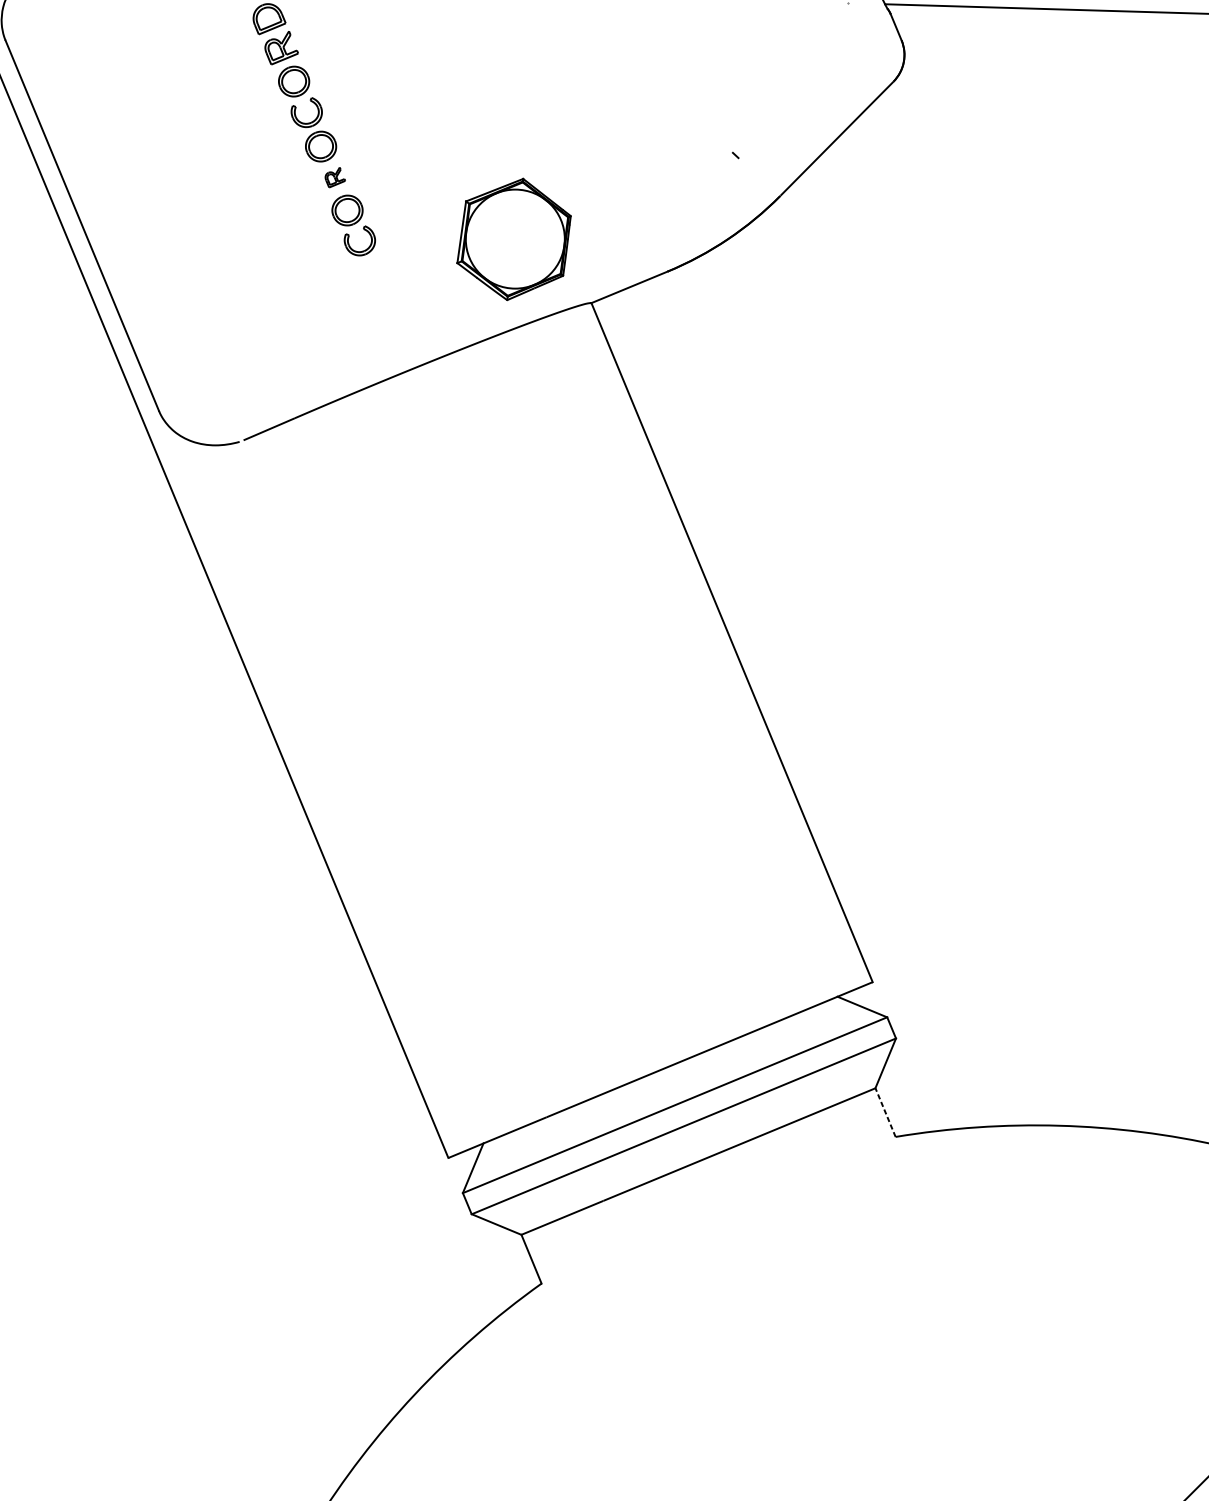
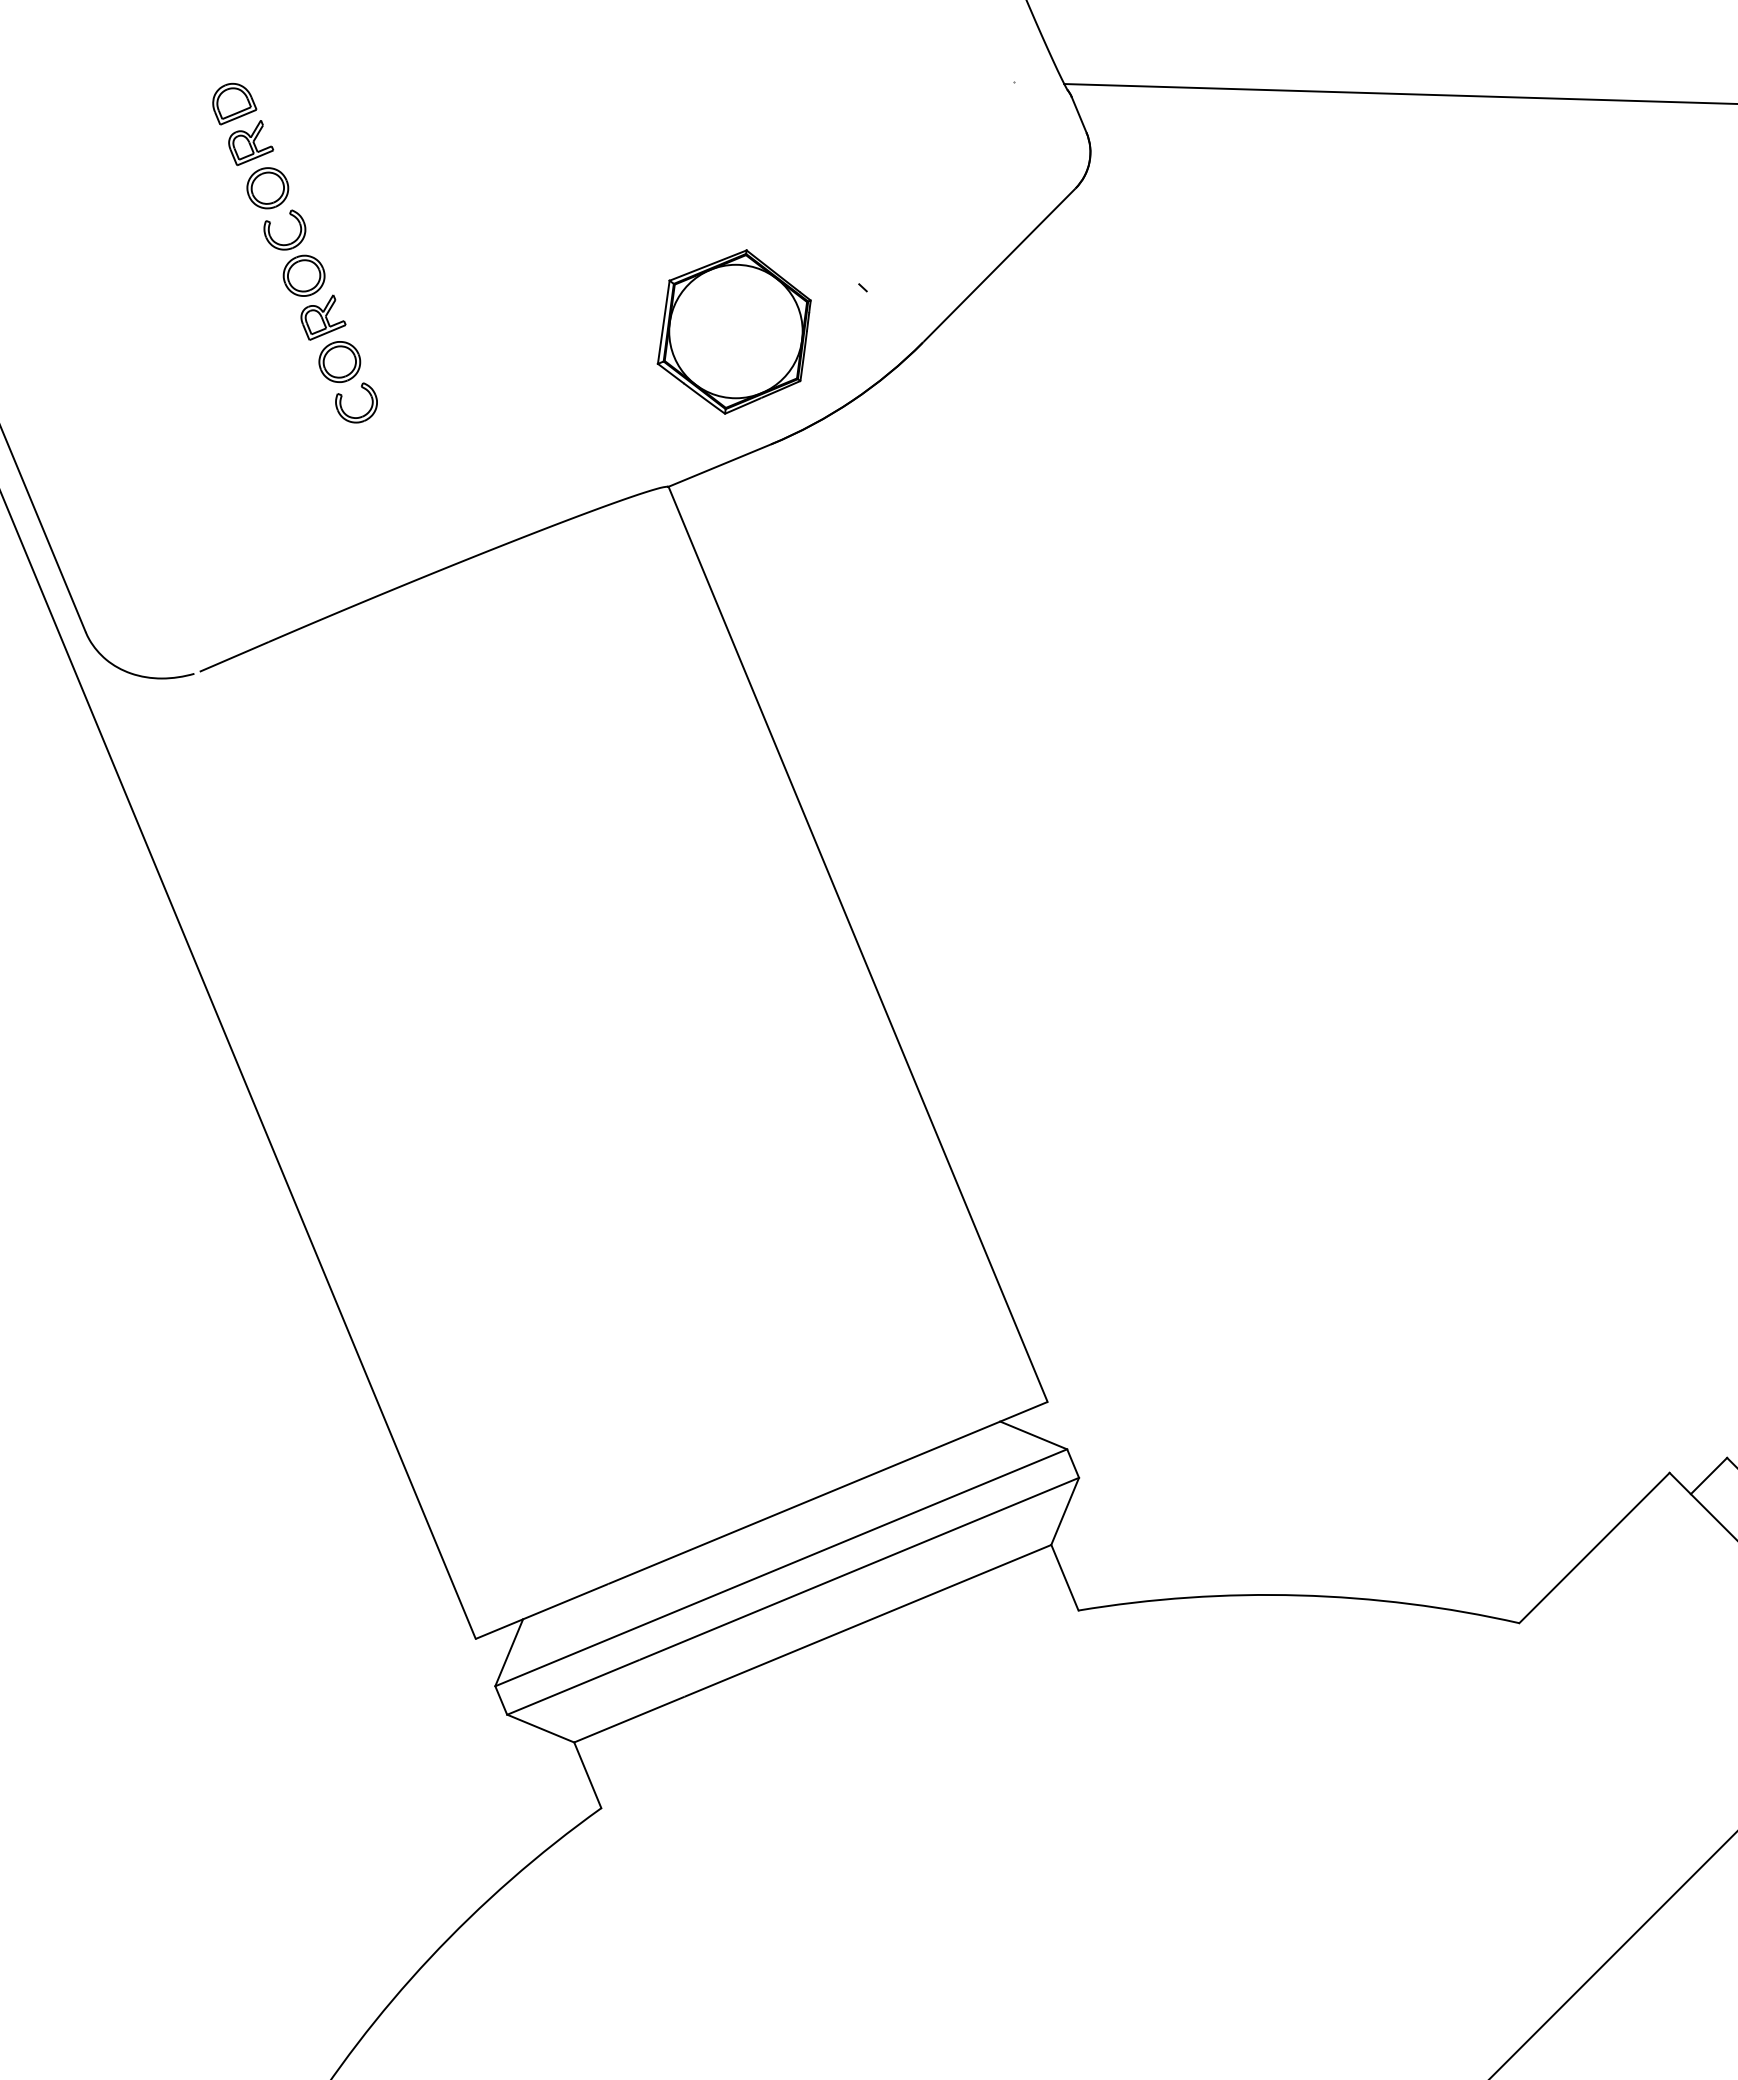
part: (335, 177) -> (323, 317), size x1.67
part: (513, 239) -> (733, 331), moved
line: (885, 1112) -> (1064, 1577), dashed -> solid

